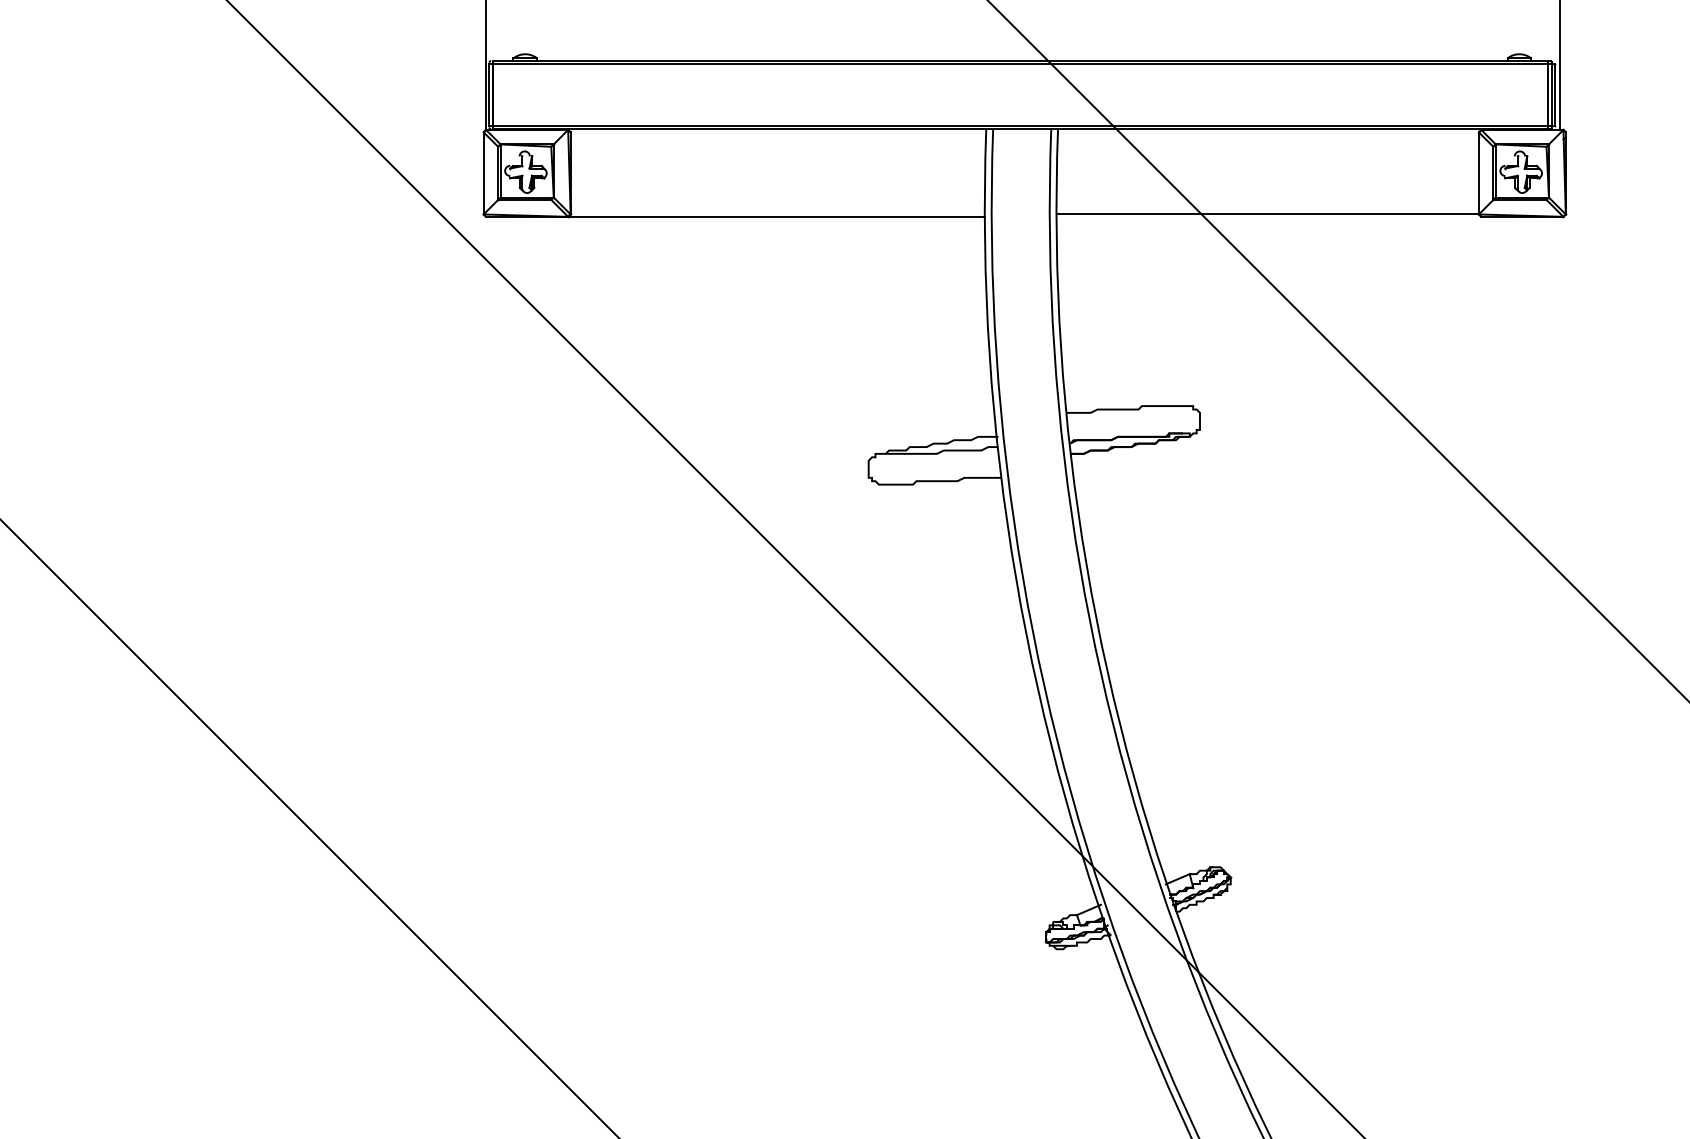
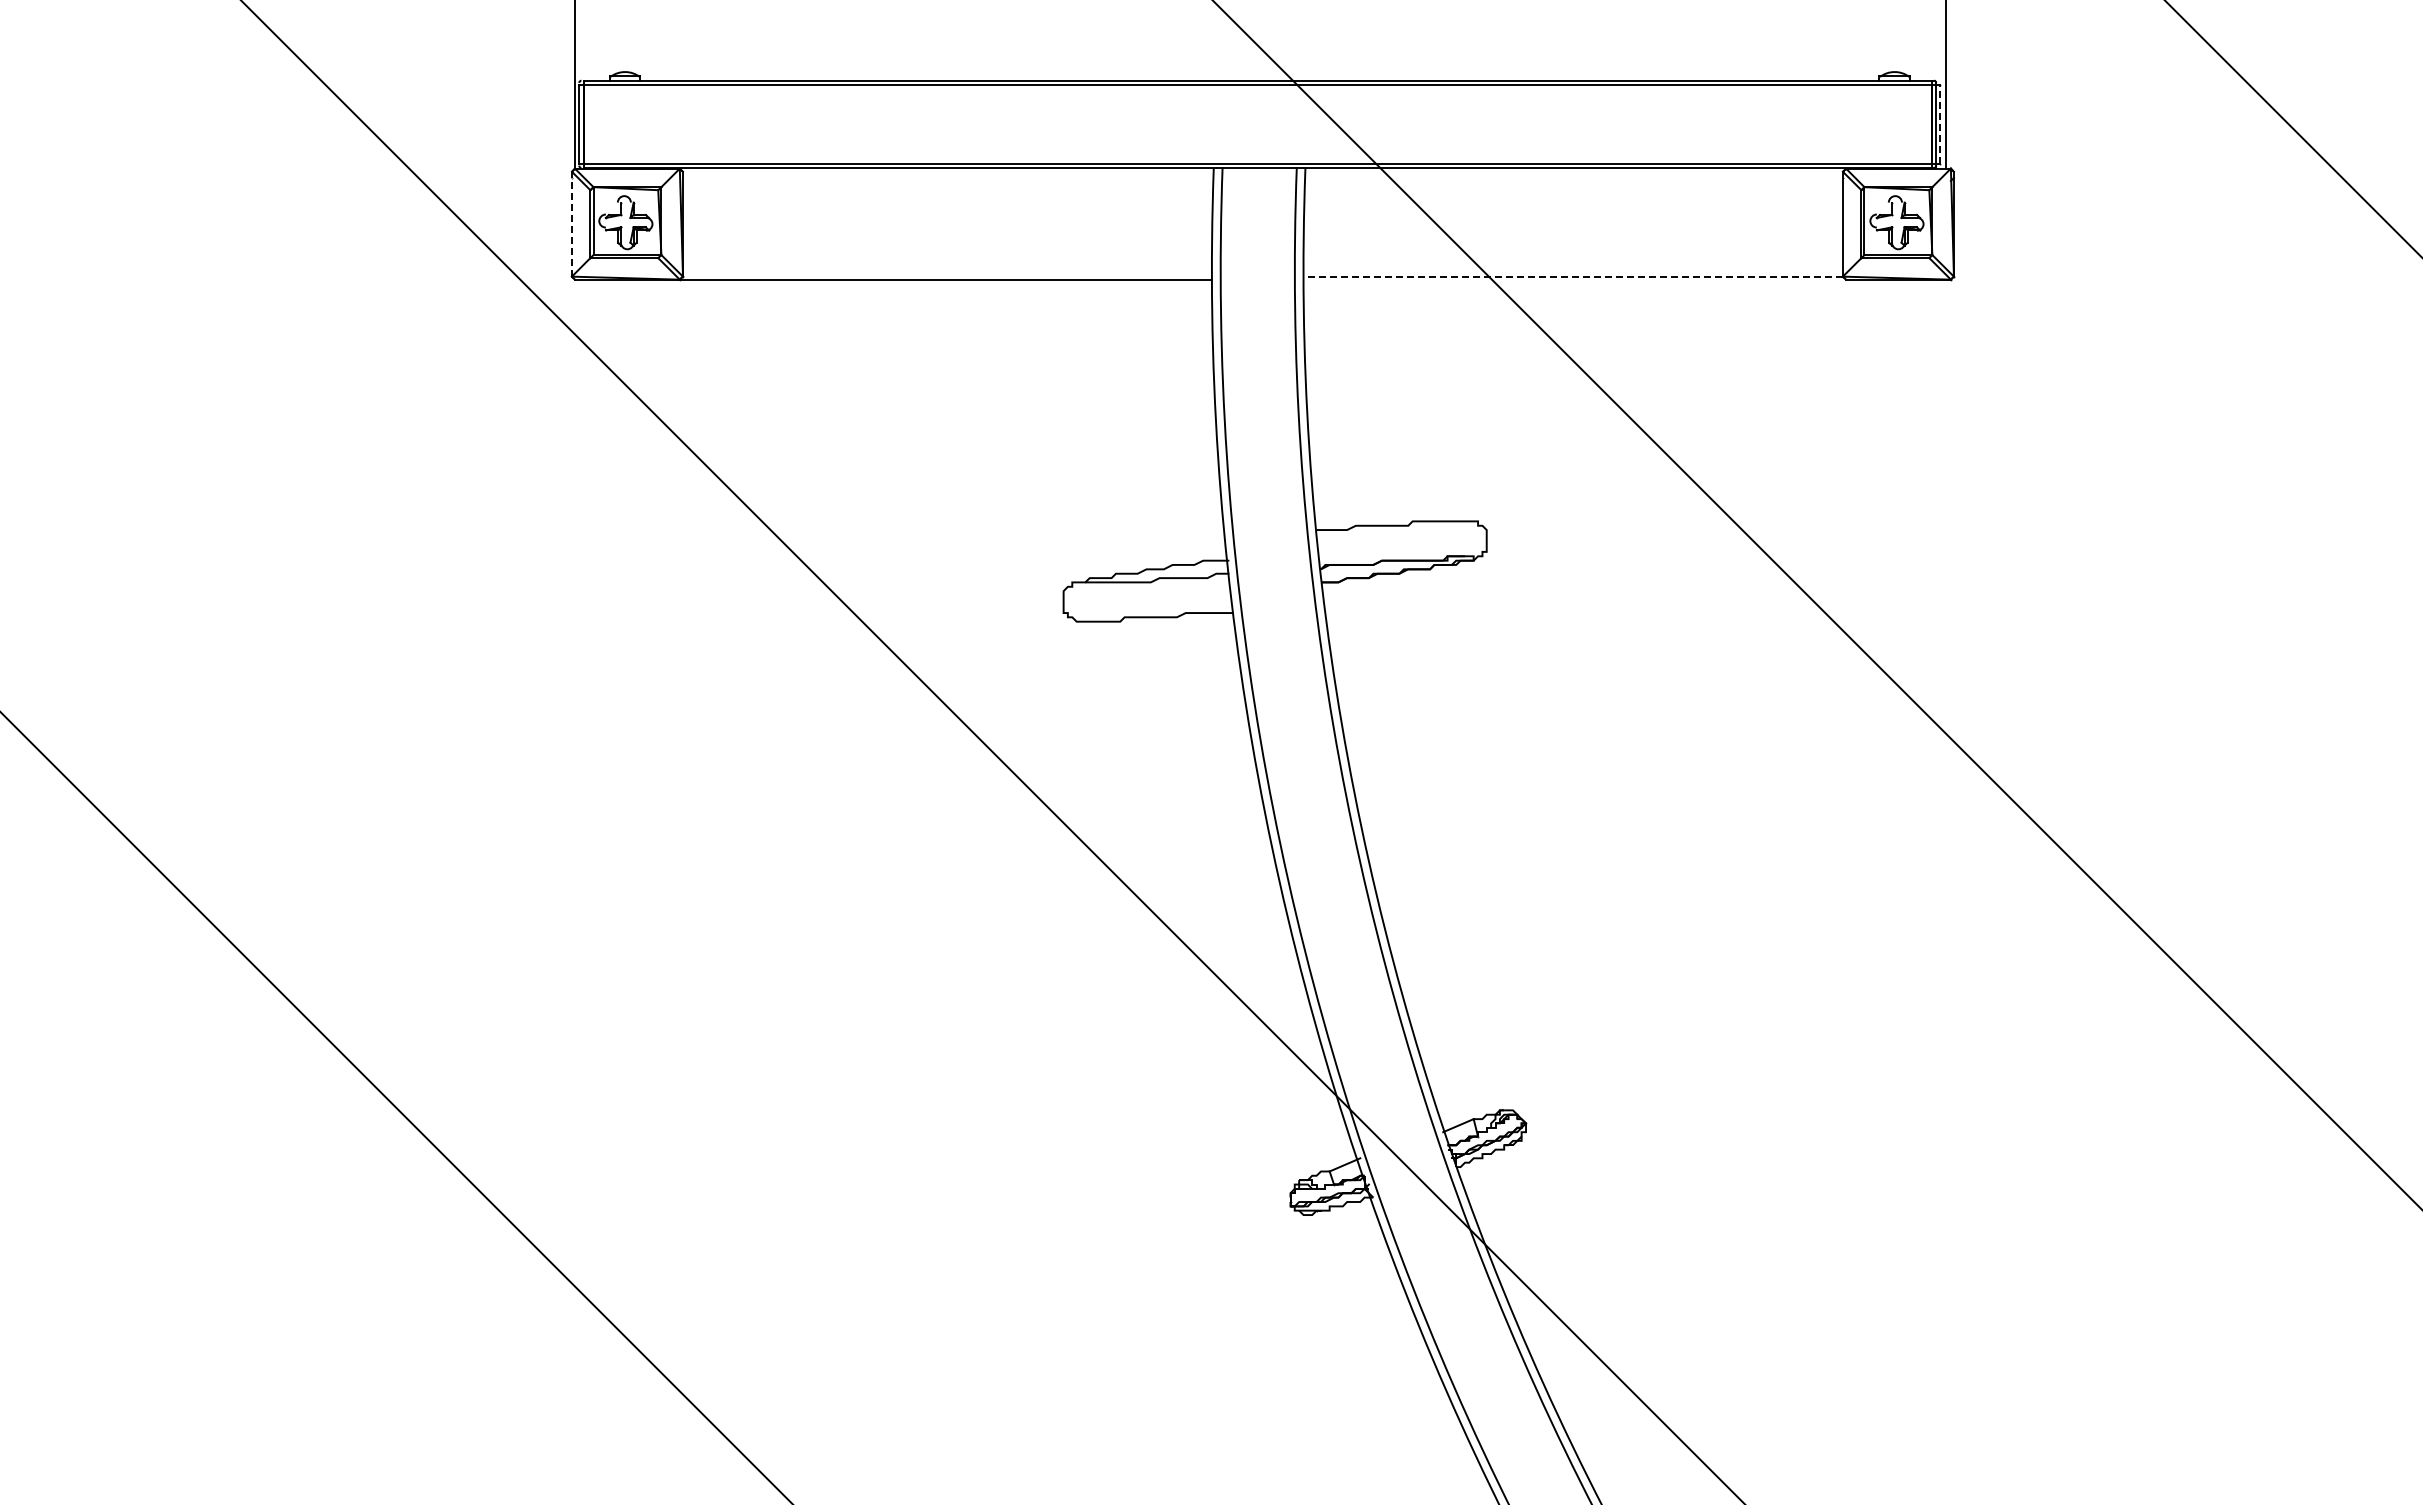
line: (1555, 94) -> (1940, 123), solid -> dashed
line: (483, 172) -> (571, 223), solid -> dashed
line: (1267, 214) -> (1573, 276), solid -> dashed

